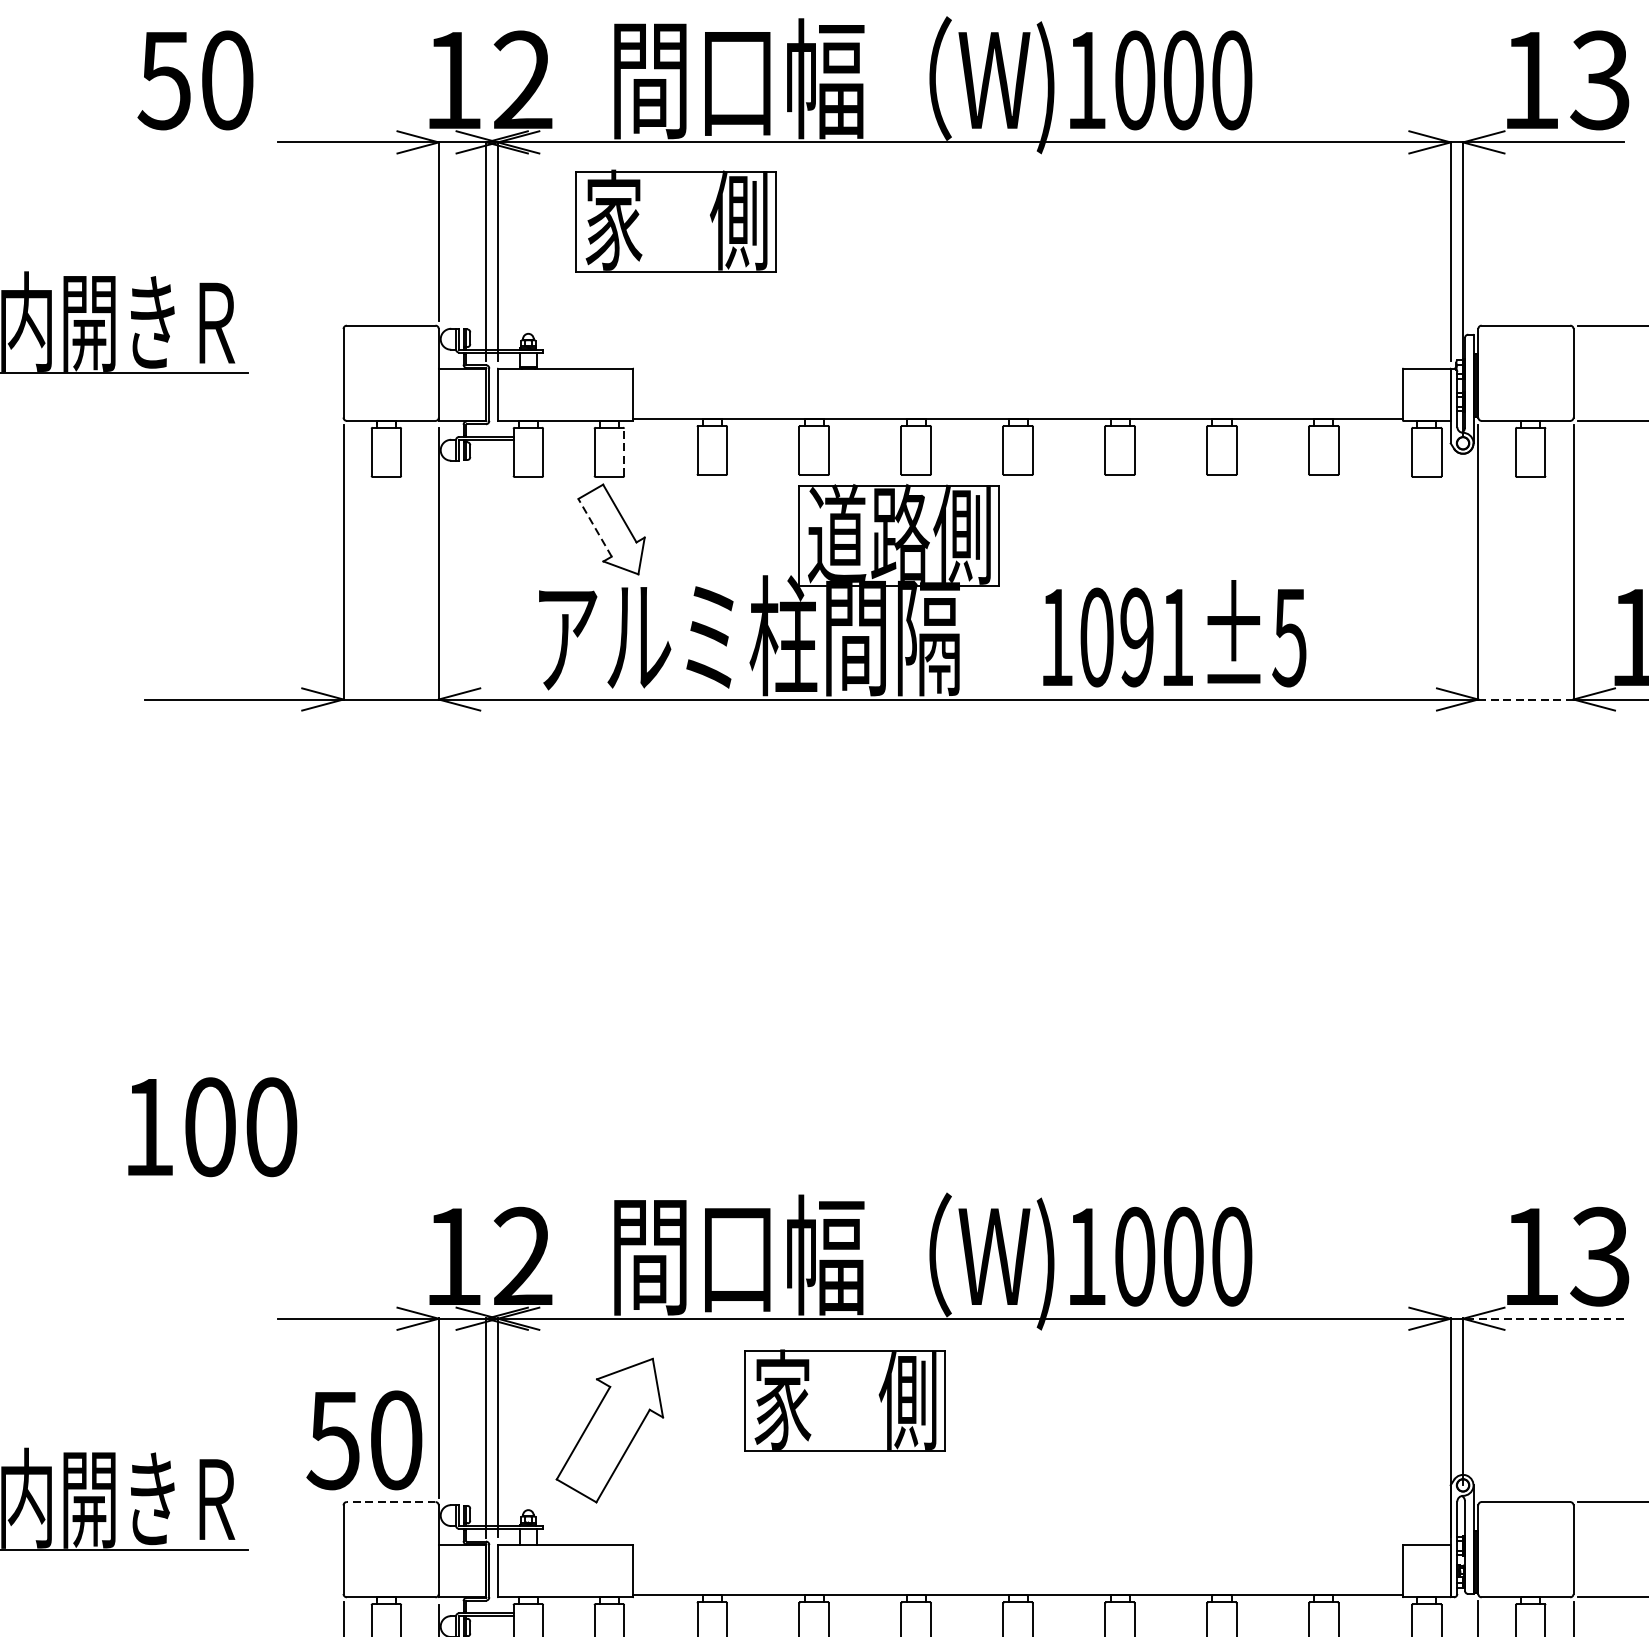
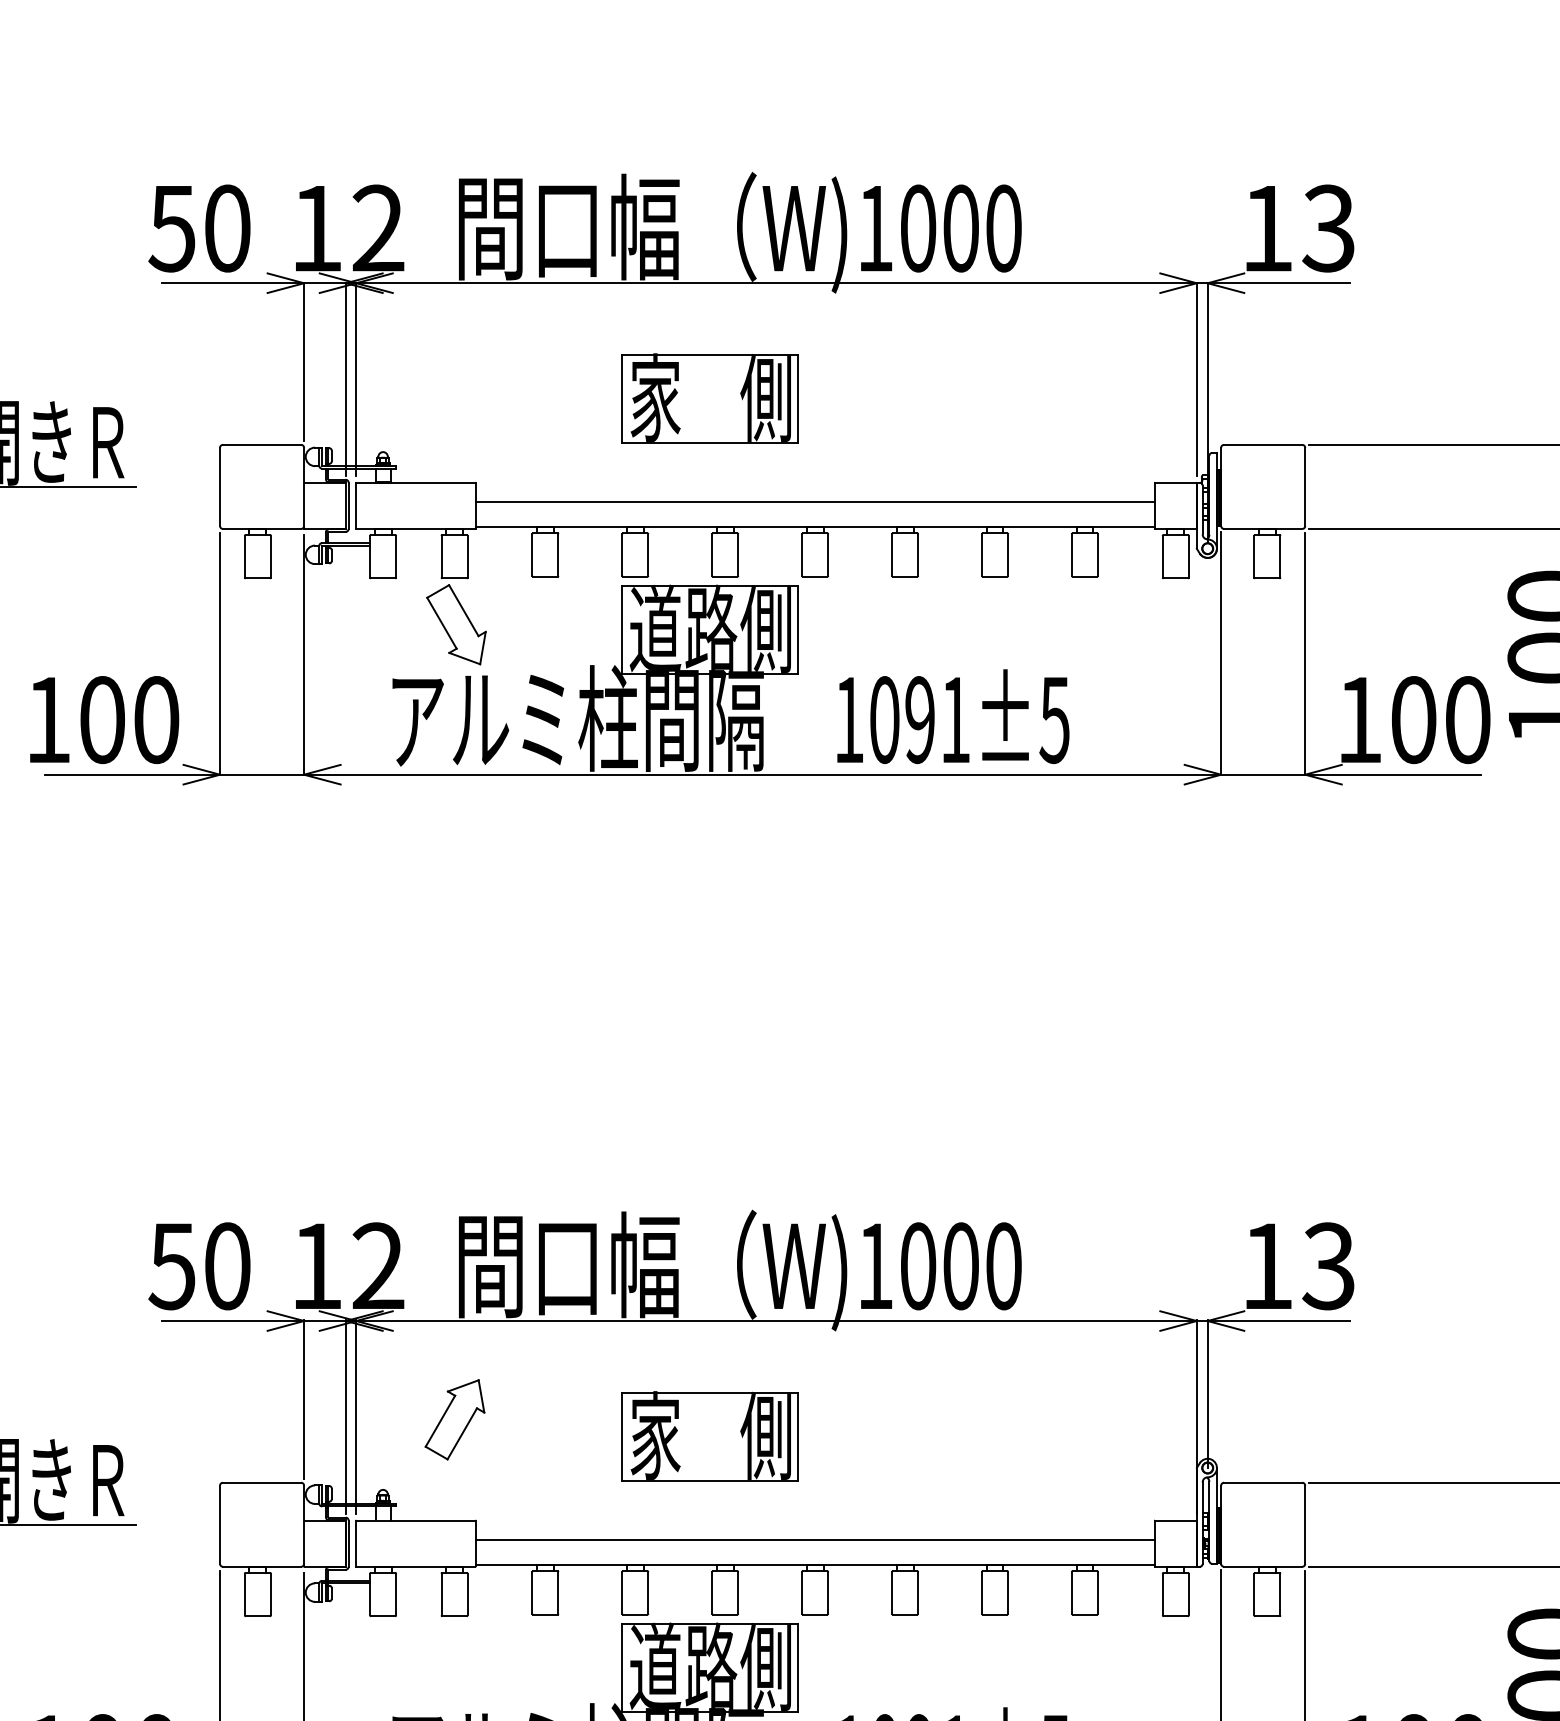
text: (195, 80) -> (199, 228), moved
part: (675, 220) -> (709, 398), moved
line: (1017, 390) -> (814, 502), added
line: (624, 452) -> (467, 556), dashed -> solid
line: (594, 526) -> (441, 622), dashed -> solid
line: (1526, 699) -> (1263, 774), dashed -> solid
text: (212, 1127) -> (104, 720), moved
line: (1543, 1319) -> (1278, 1321), dashed -> solid
part: (843, 1400) -> (709, 1436), moved
part: (609, 1430) -> (454, 1419), size x0.62
text: (364, 1440) -> (199, 1266), moved
line: (390, 1501) -> (261, 1482), dashed -> solid
line: (1017, 1566) -> (814, 1539), added

